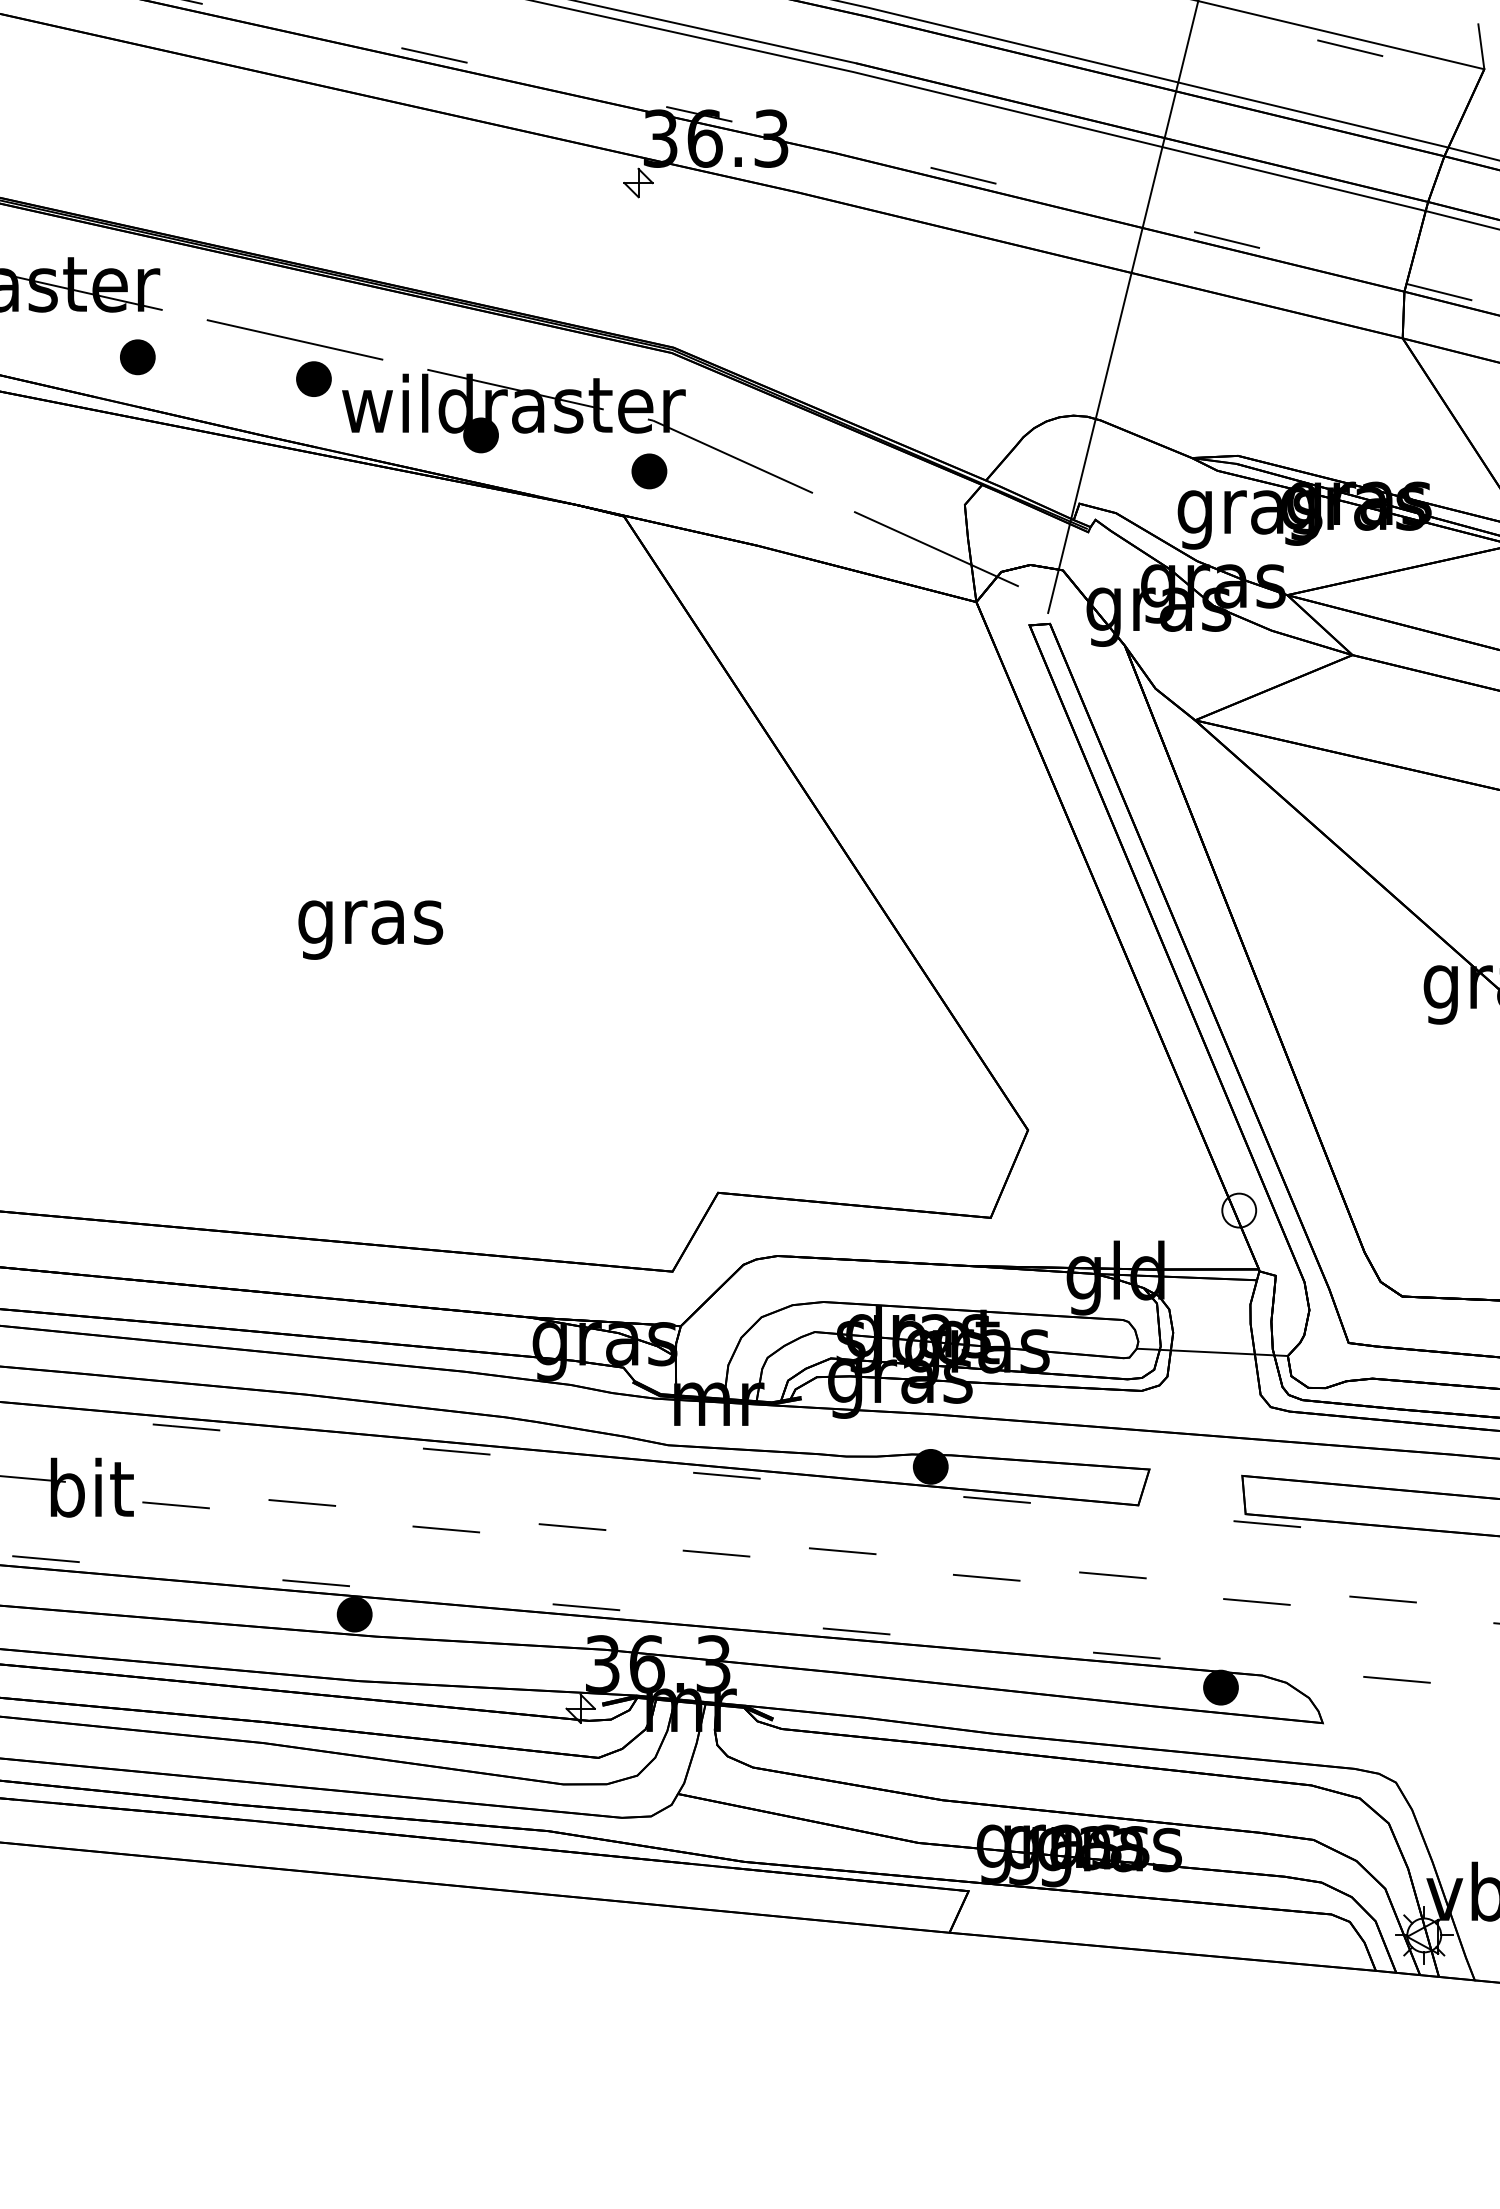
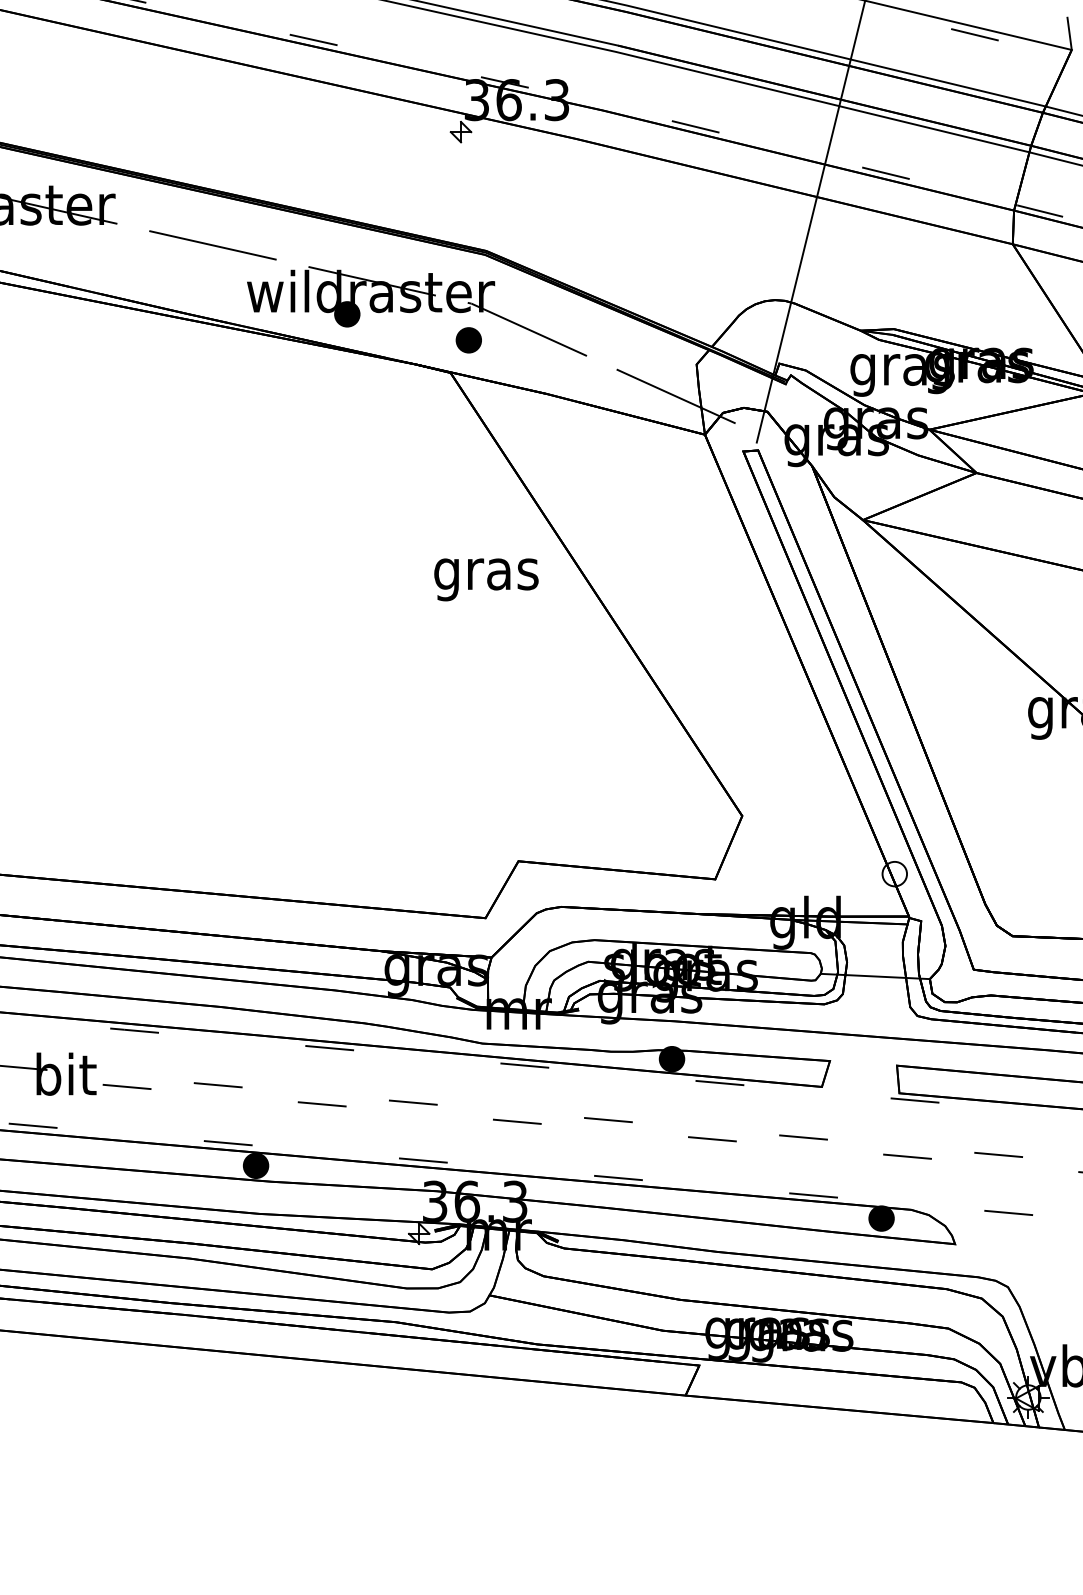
part: (137, 357) -> (99, 258), removed
part: (313, 378) -> (226, 273), removed
text: (370, 929) -> (486, 579), moved

